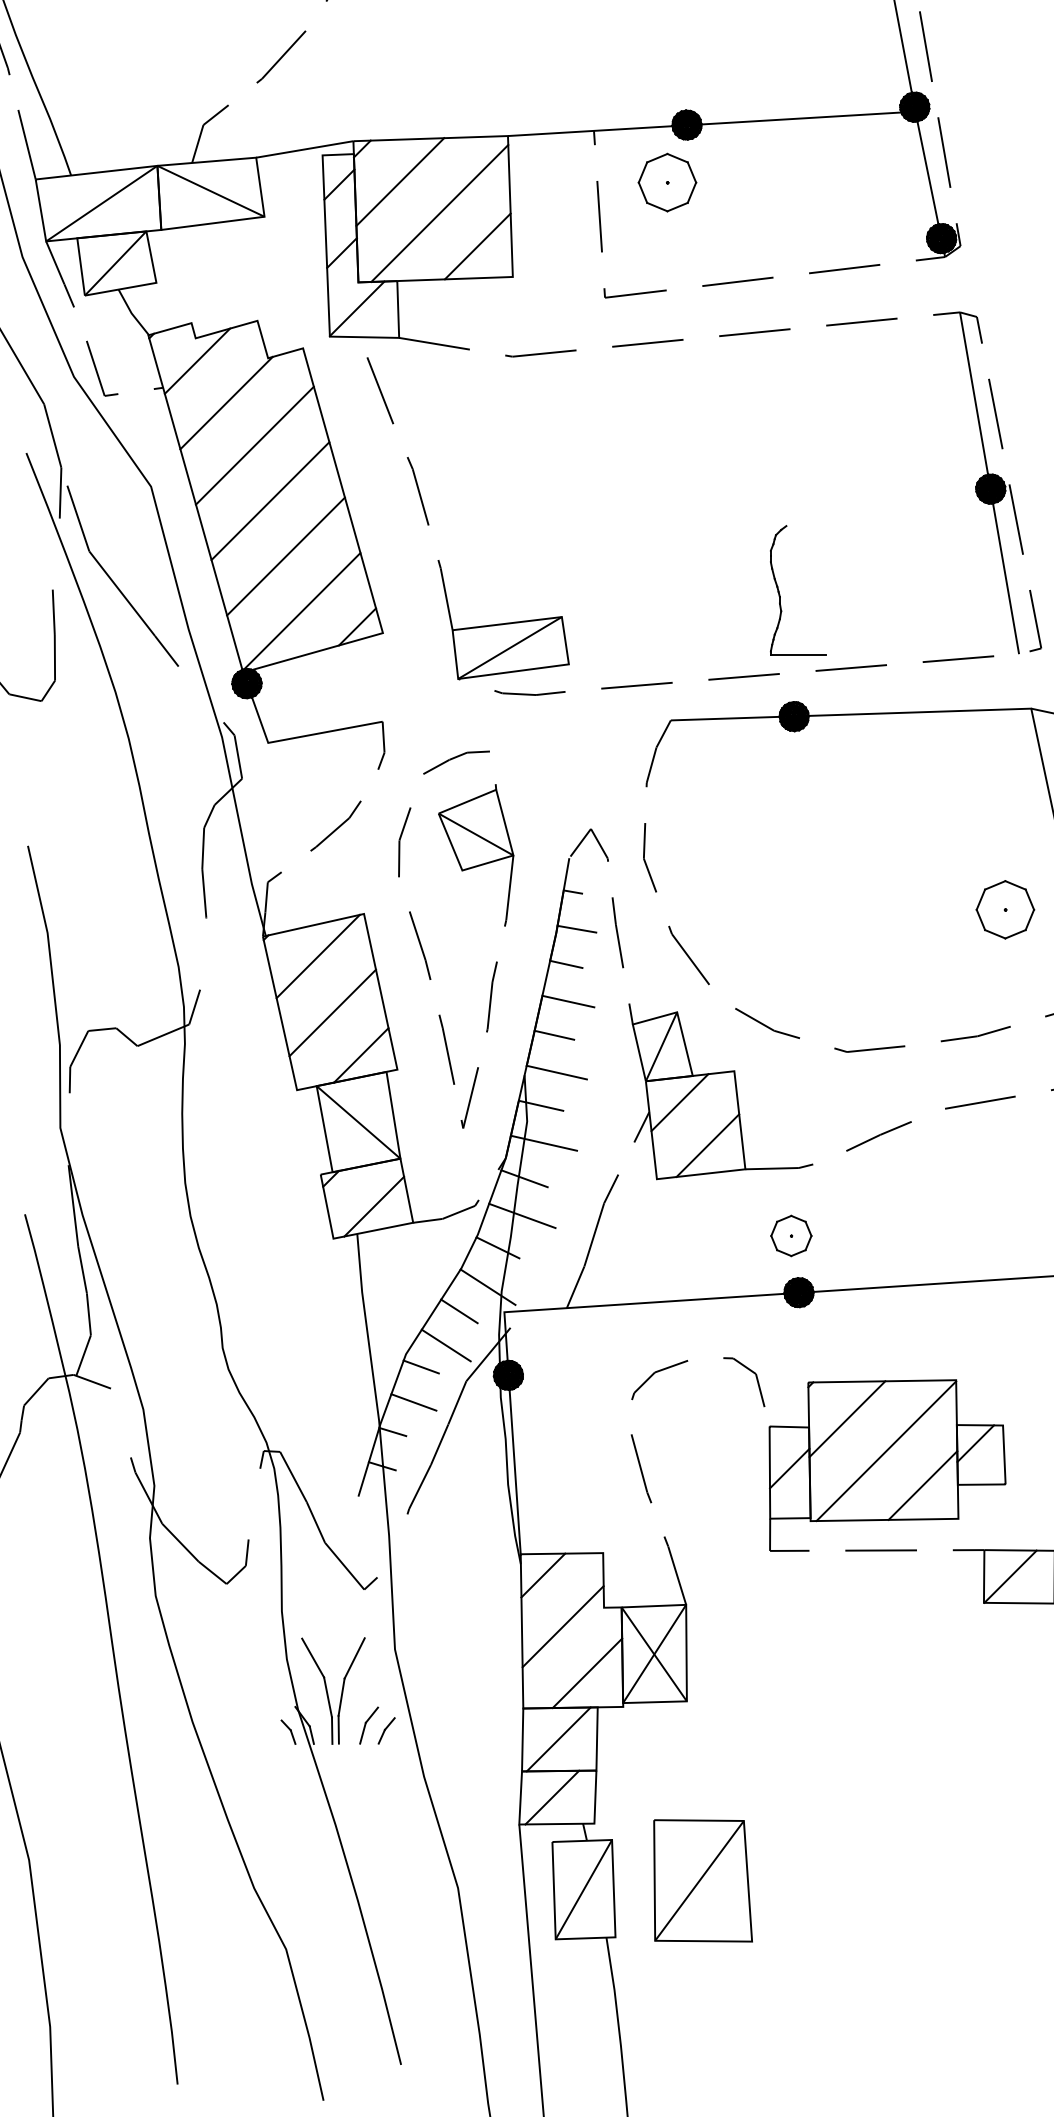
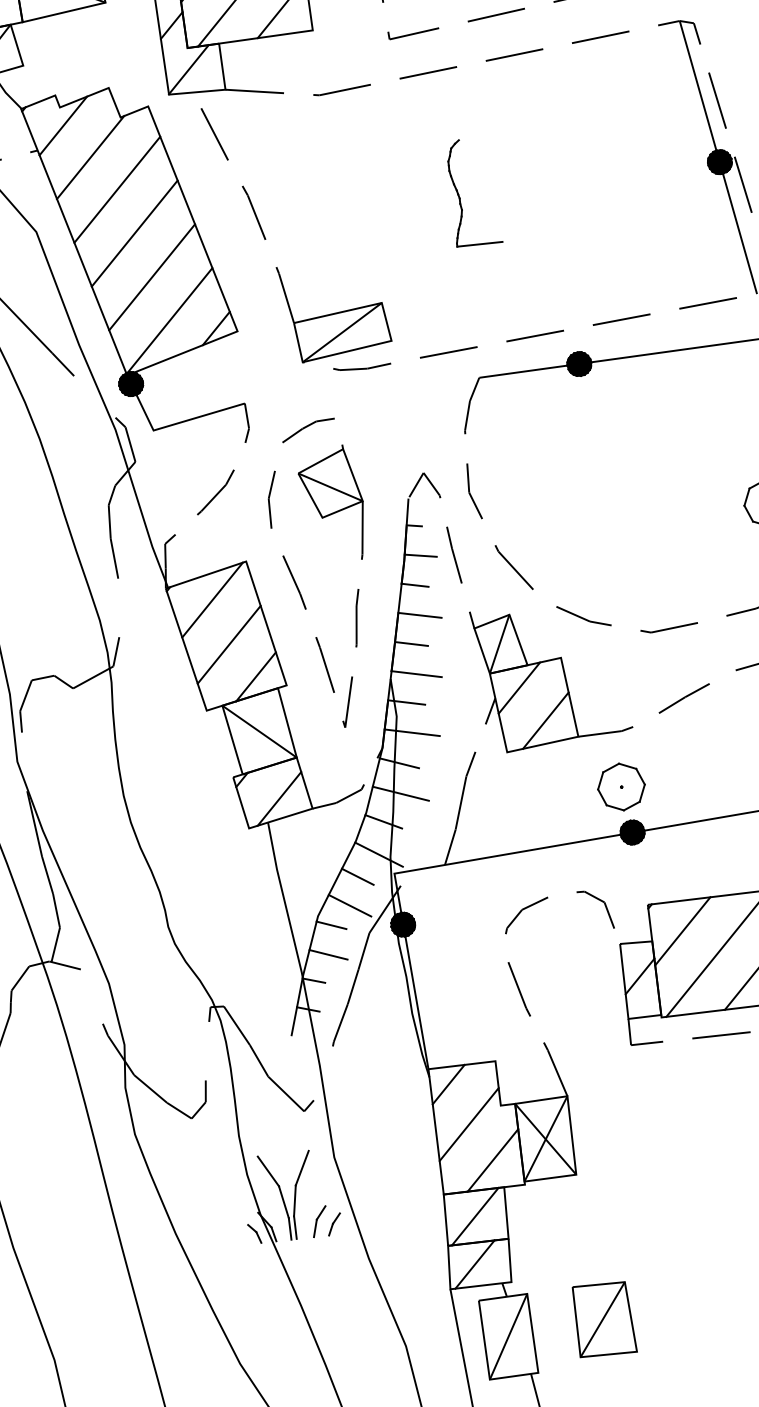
part: (780, 594) -> (459, 196), moved
part: (791, 1235) -> (621, 786), size x1.43
part: (702, 1880) -> (604, 1319), size x0.71

